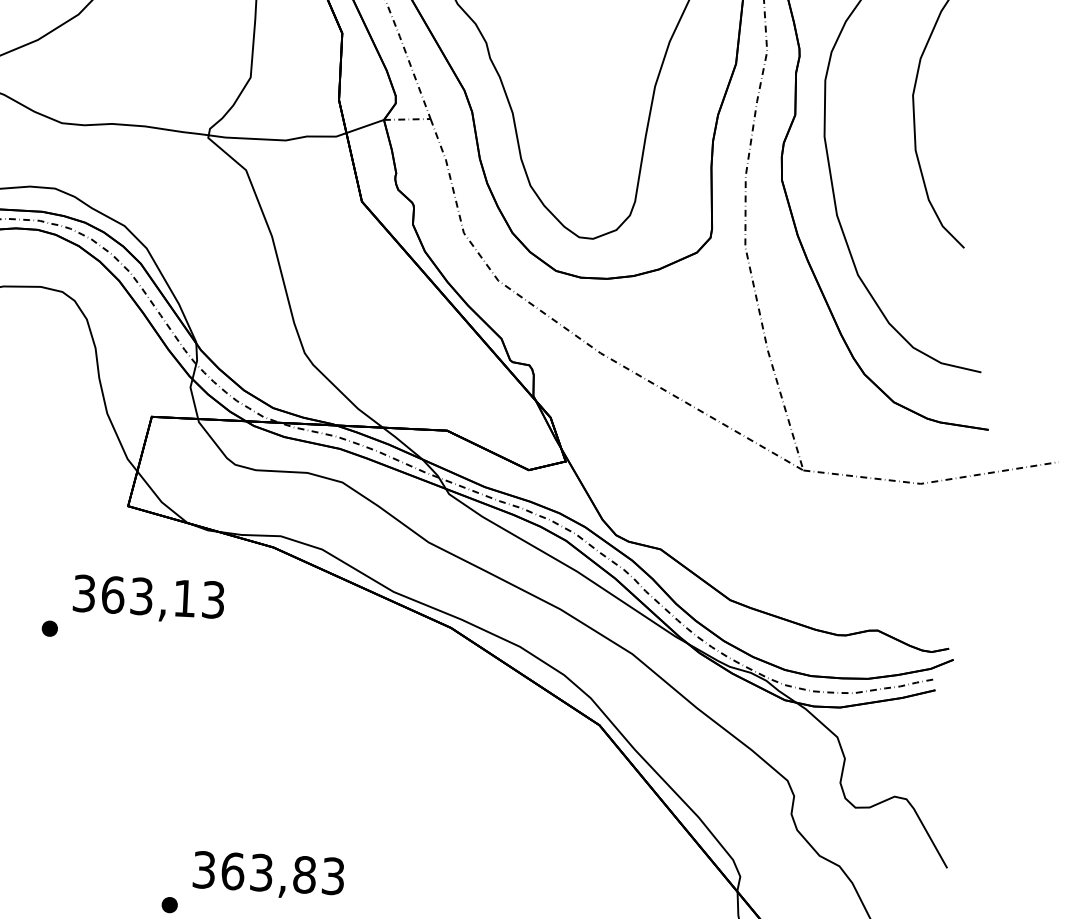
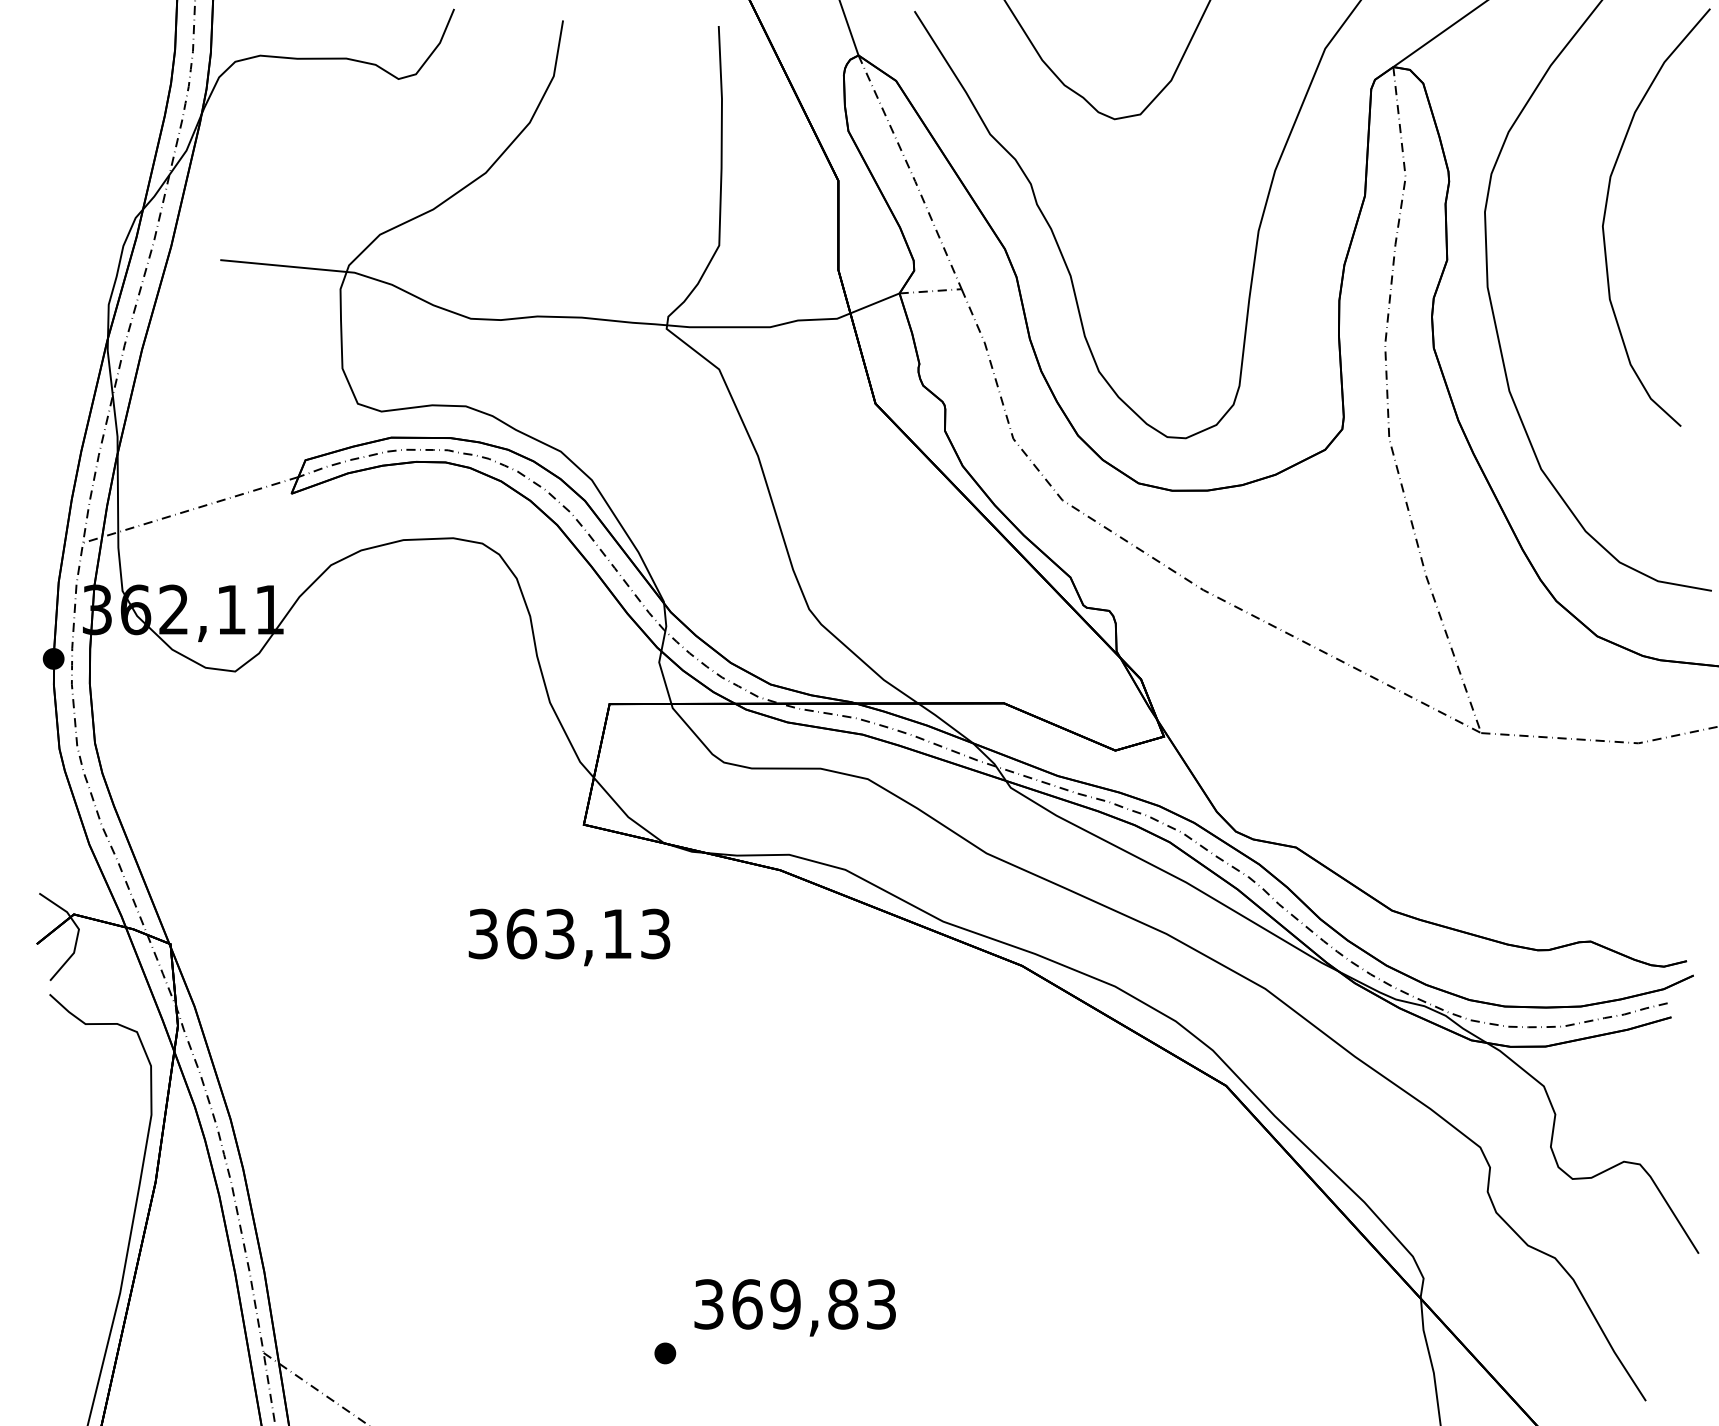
text: (148, 599) -> (569, 937), moved
part: (49, 628) -> (487, 992), removed
text: (261, 872) -> (785, 1304), 363,83 -> 369,83

